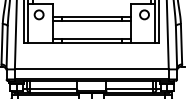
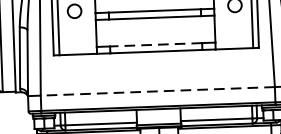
line: (91, 38) -> (155, 44), solid -> dashed
line: (91, 69) -> (157, 91), solid -> dashed

